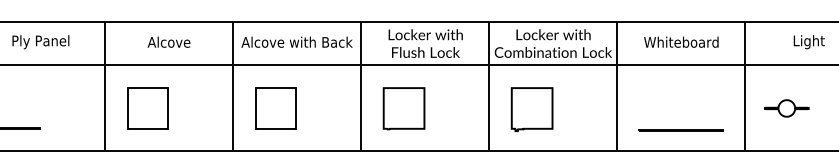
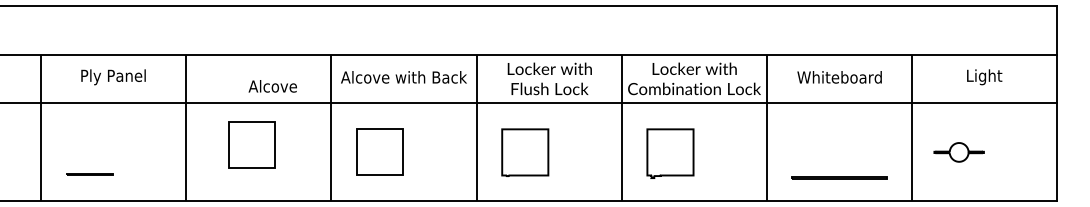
text: (168, 42) -> (272, 86), moved
part: (147, 107) -> (251, 144), moved

